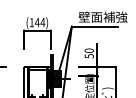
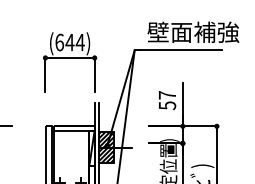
text: (31, 22) -> (59, 42), (144) -> (644)
text: (88, 50) -> (165, 94), 50 -> 57

